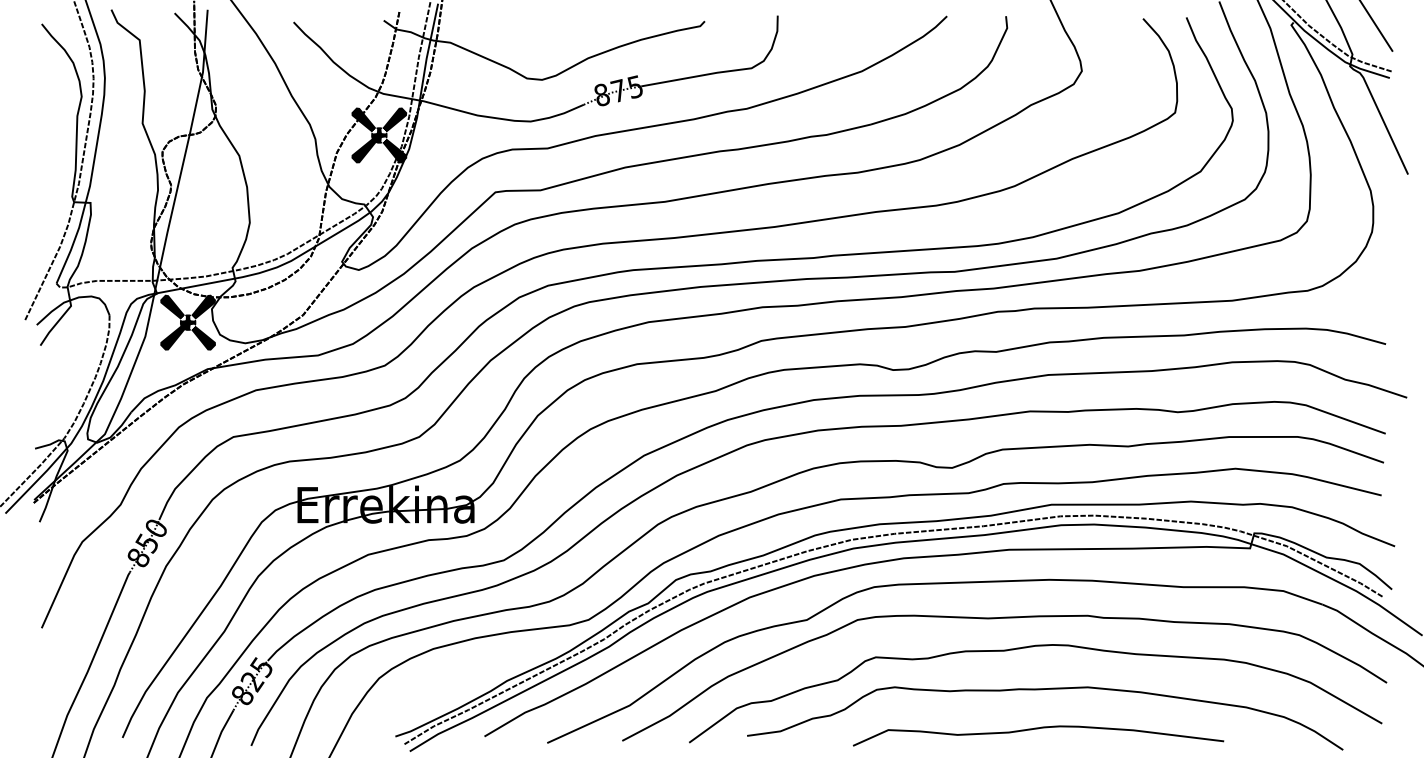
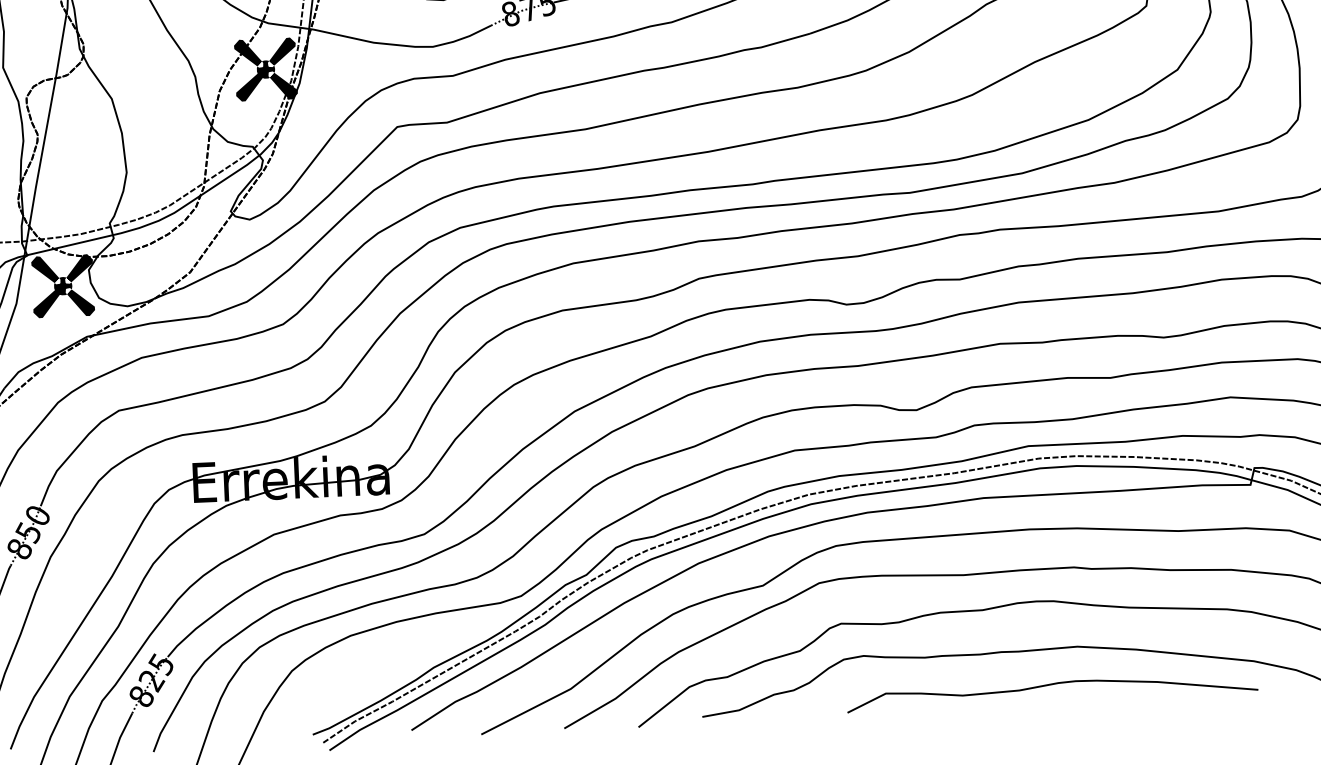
curve: (1038, 729) -> (1052, 685), moved

